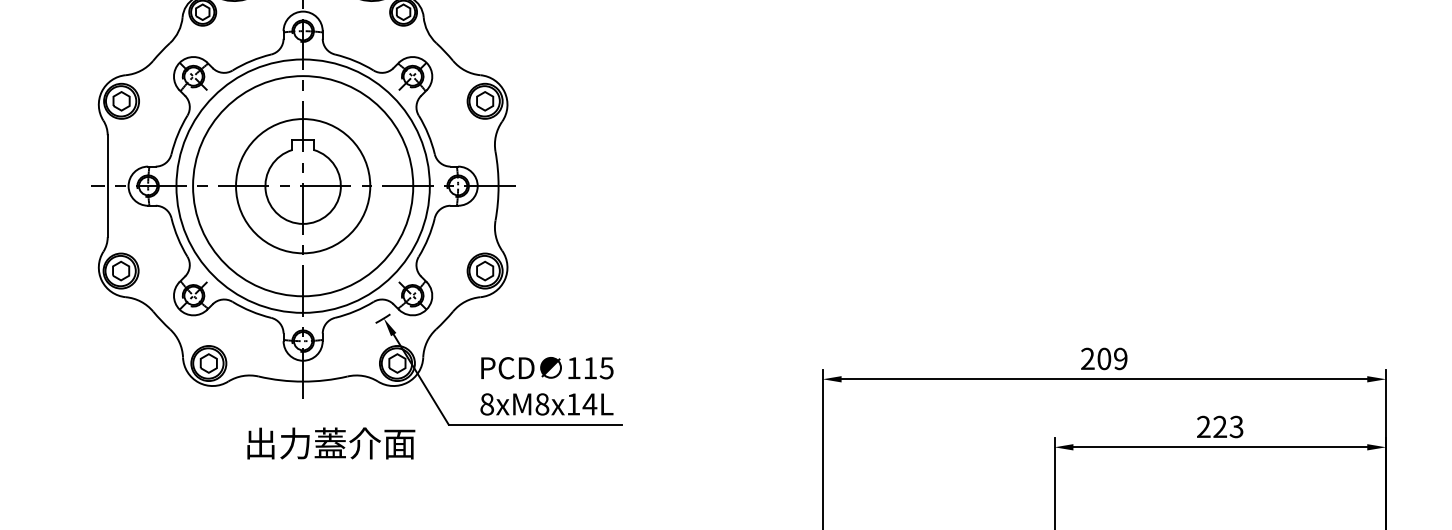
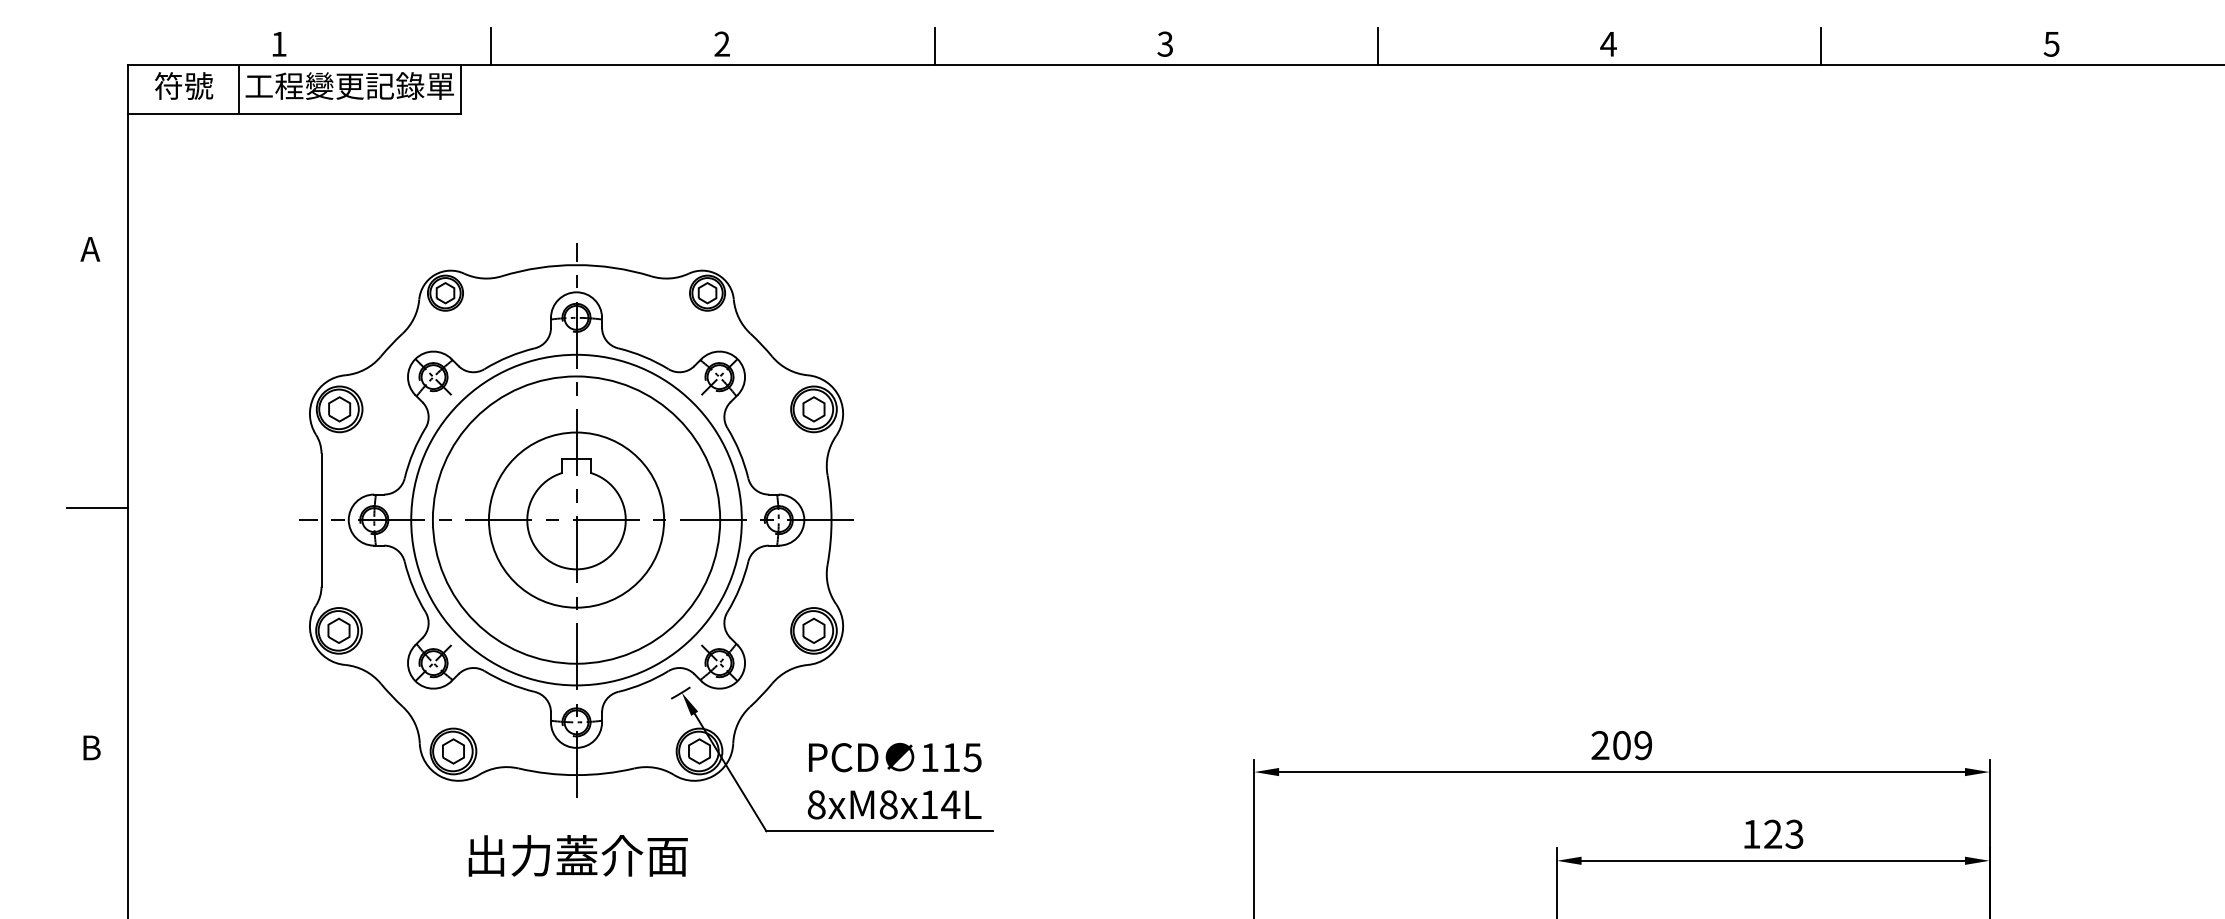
text: (1203, 426) -> (1751, 833), 223 -> 123
text: (330, 443) -> (577, 855), moved

